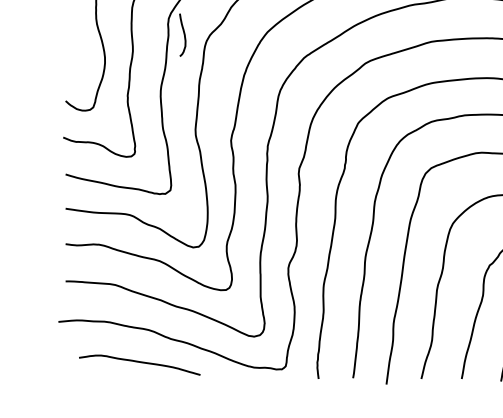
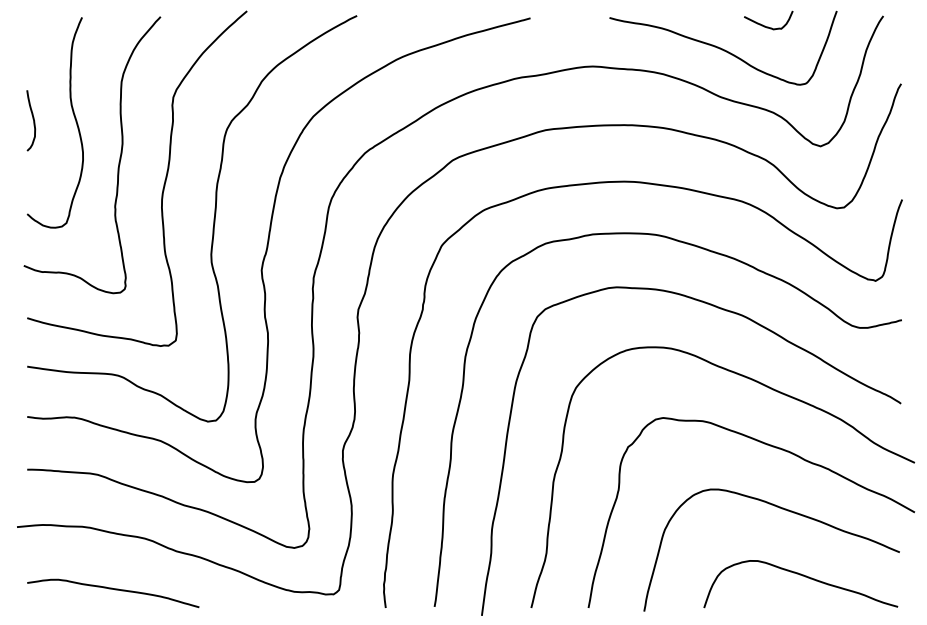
curve: (183, 34) -> (32, 119), moved
curve: (141, 363) -> (115, 590), moved

